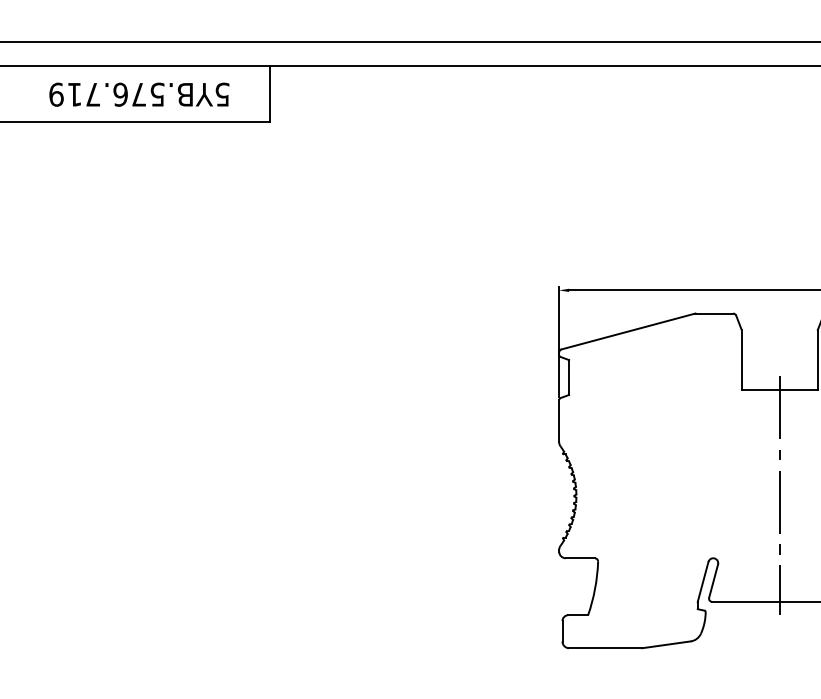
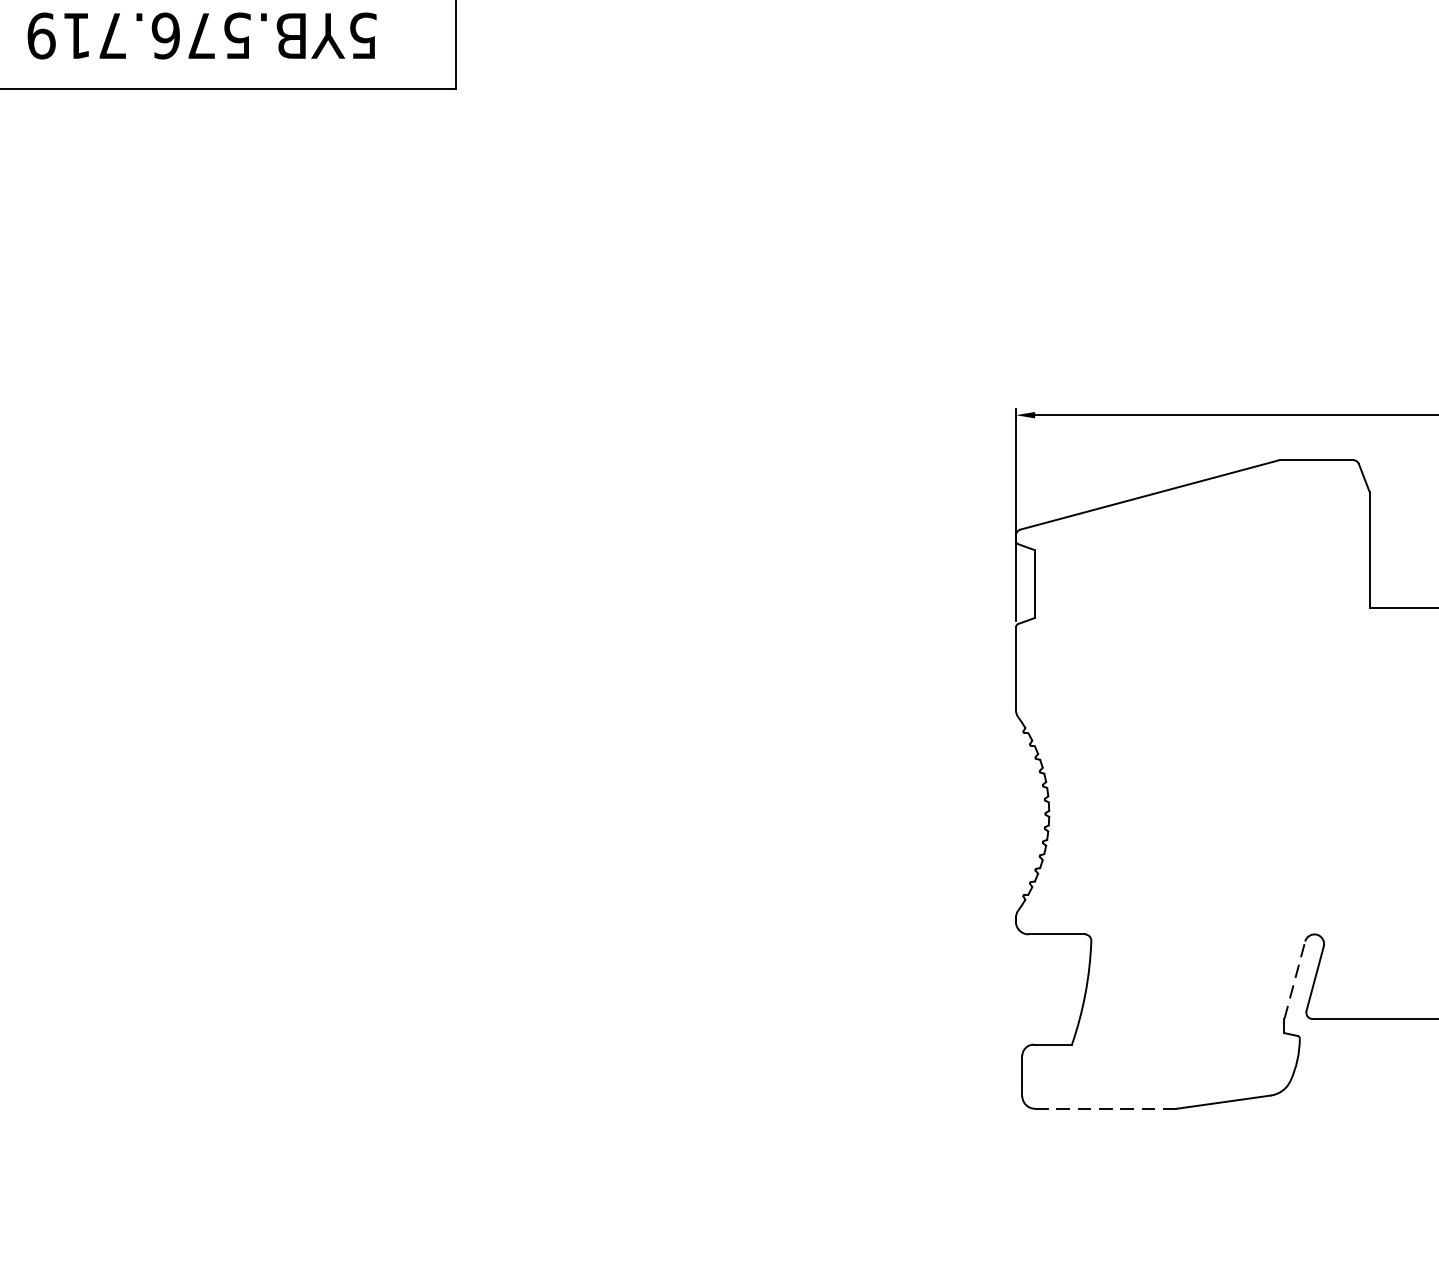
line: (703, 581) -> (1295, 979), solid -> dashed
line: (605, 648) -> (1105, 1109), solid -> dashed

